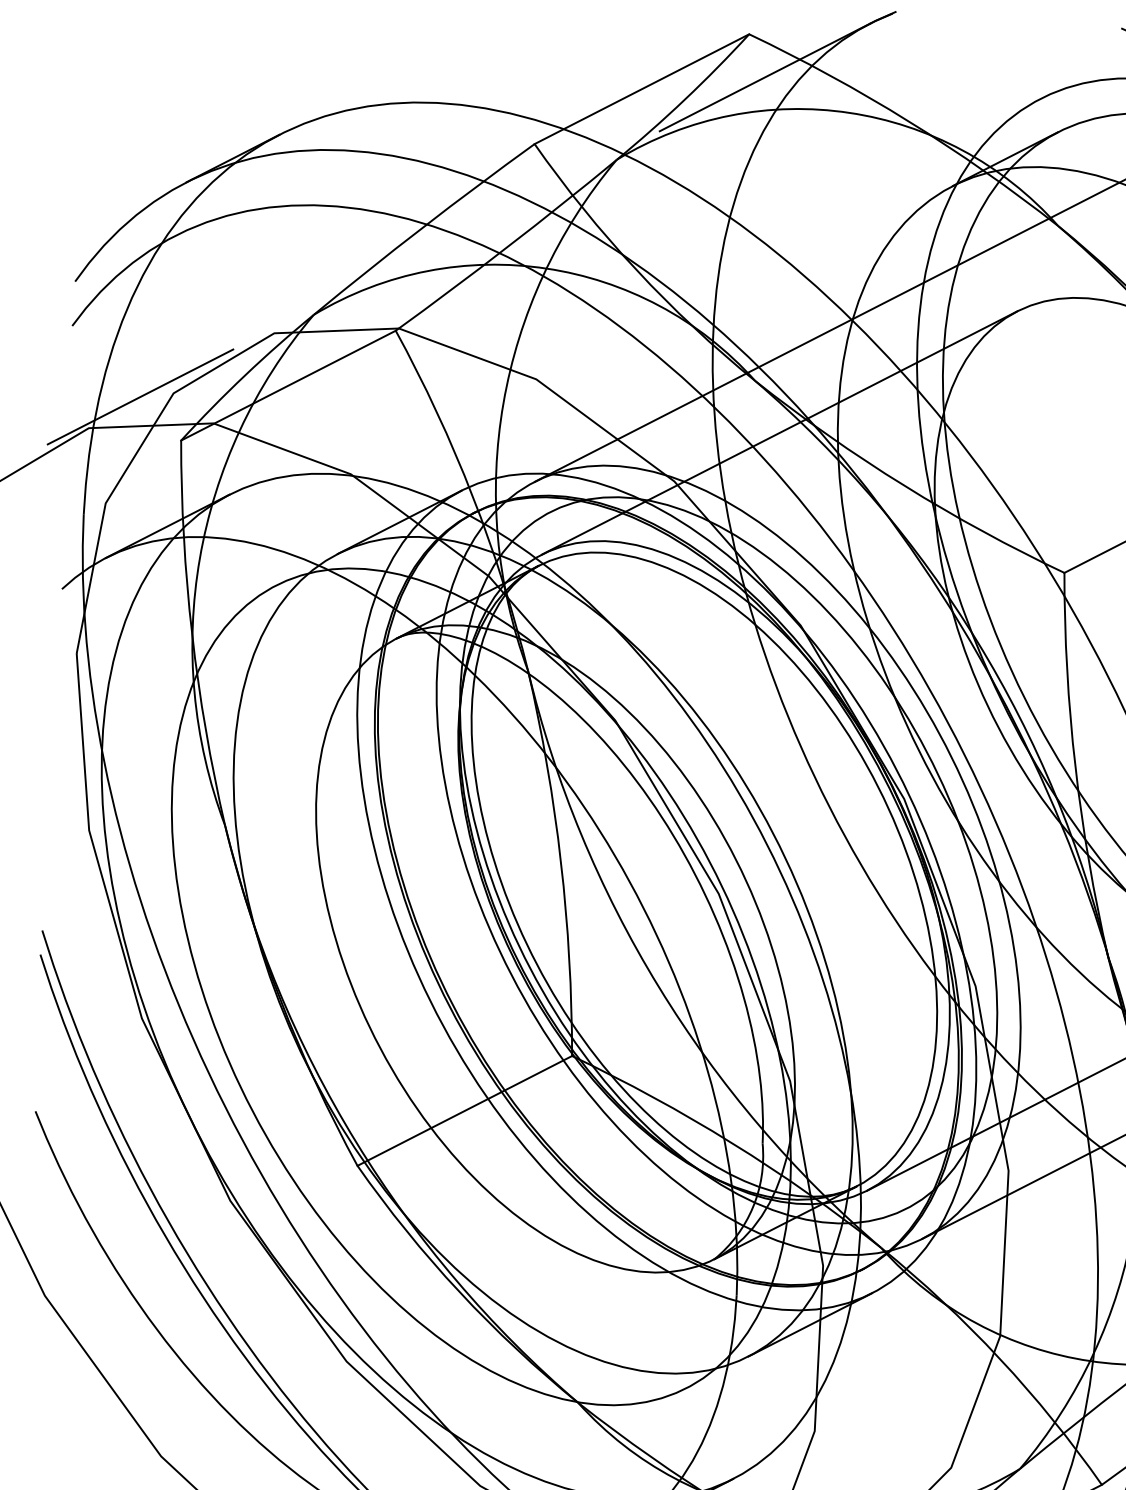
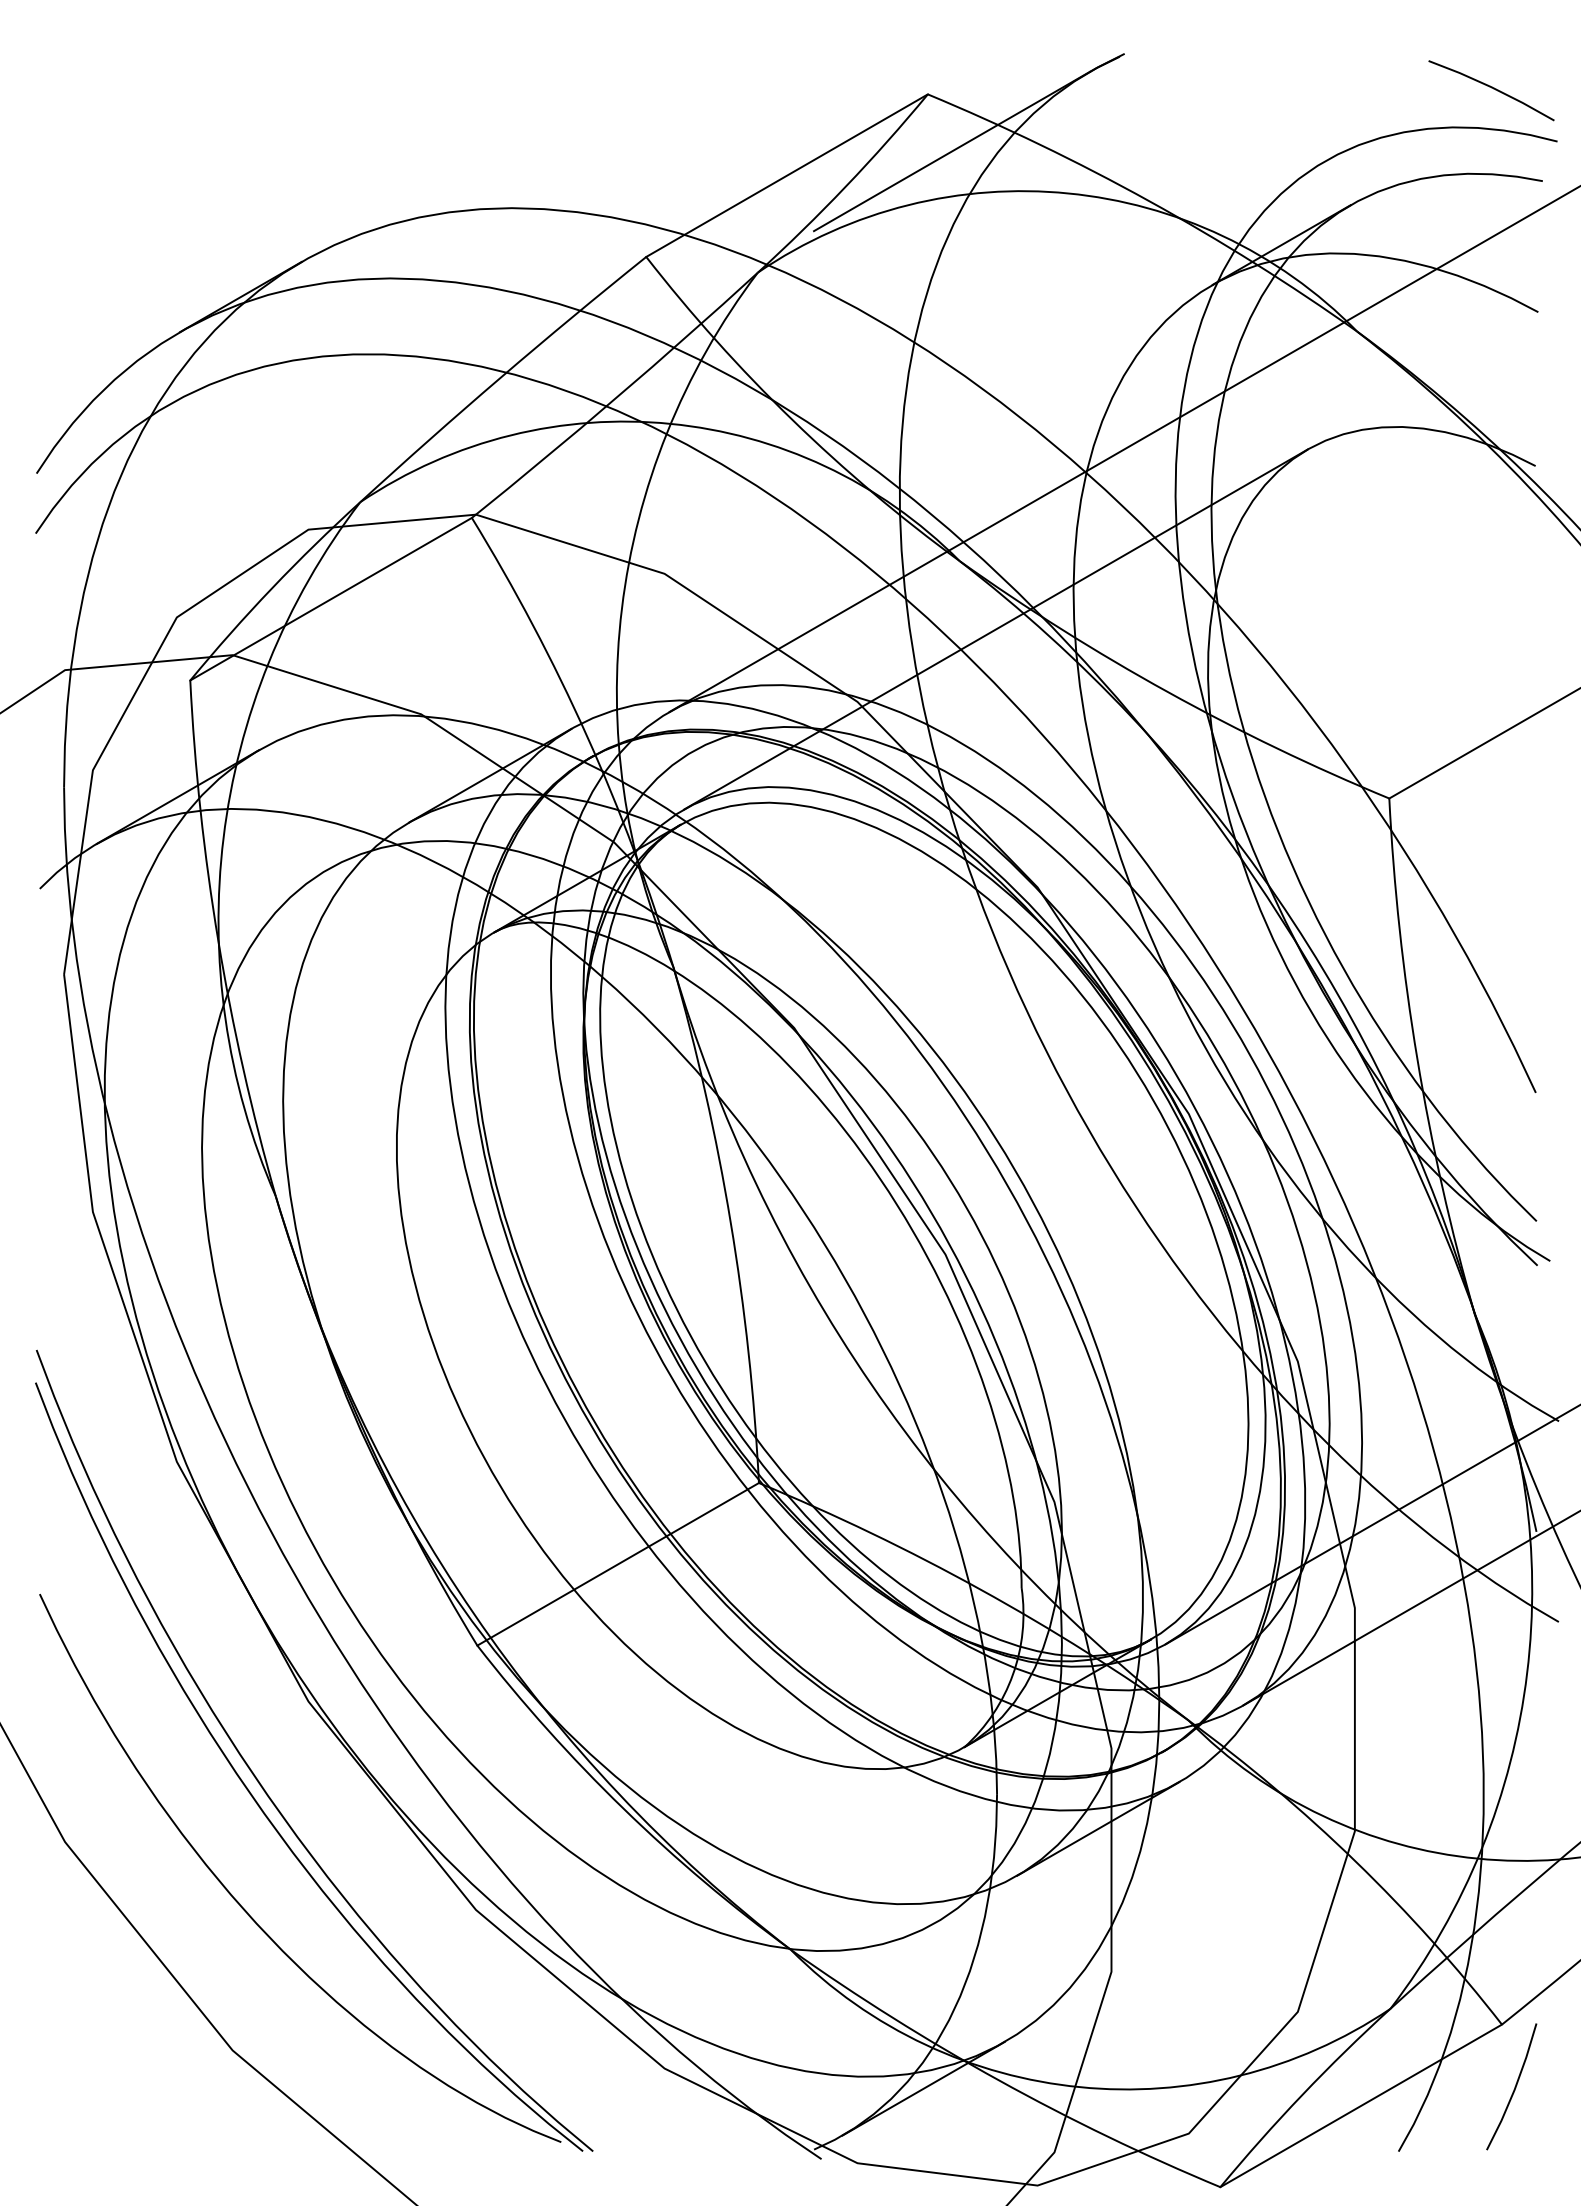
line: (140, 396) -> (132, 624), removed

